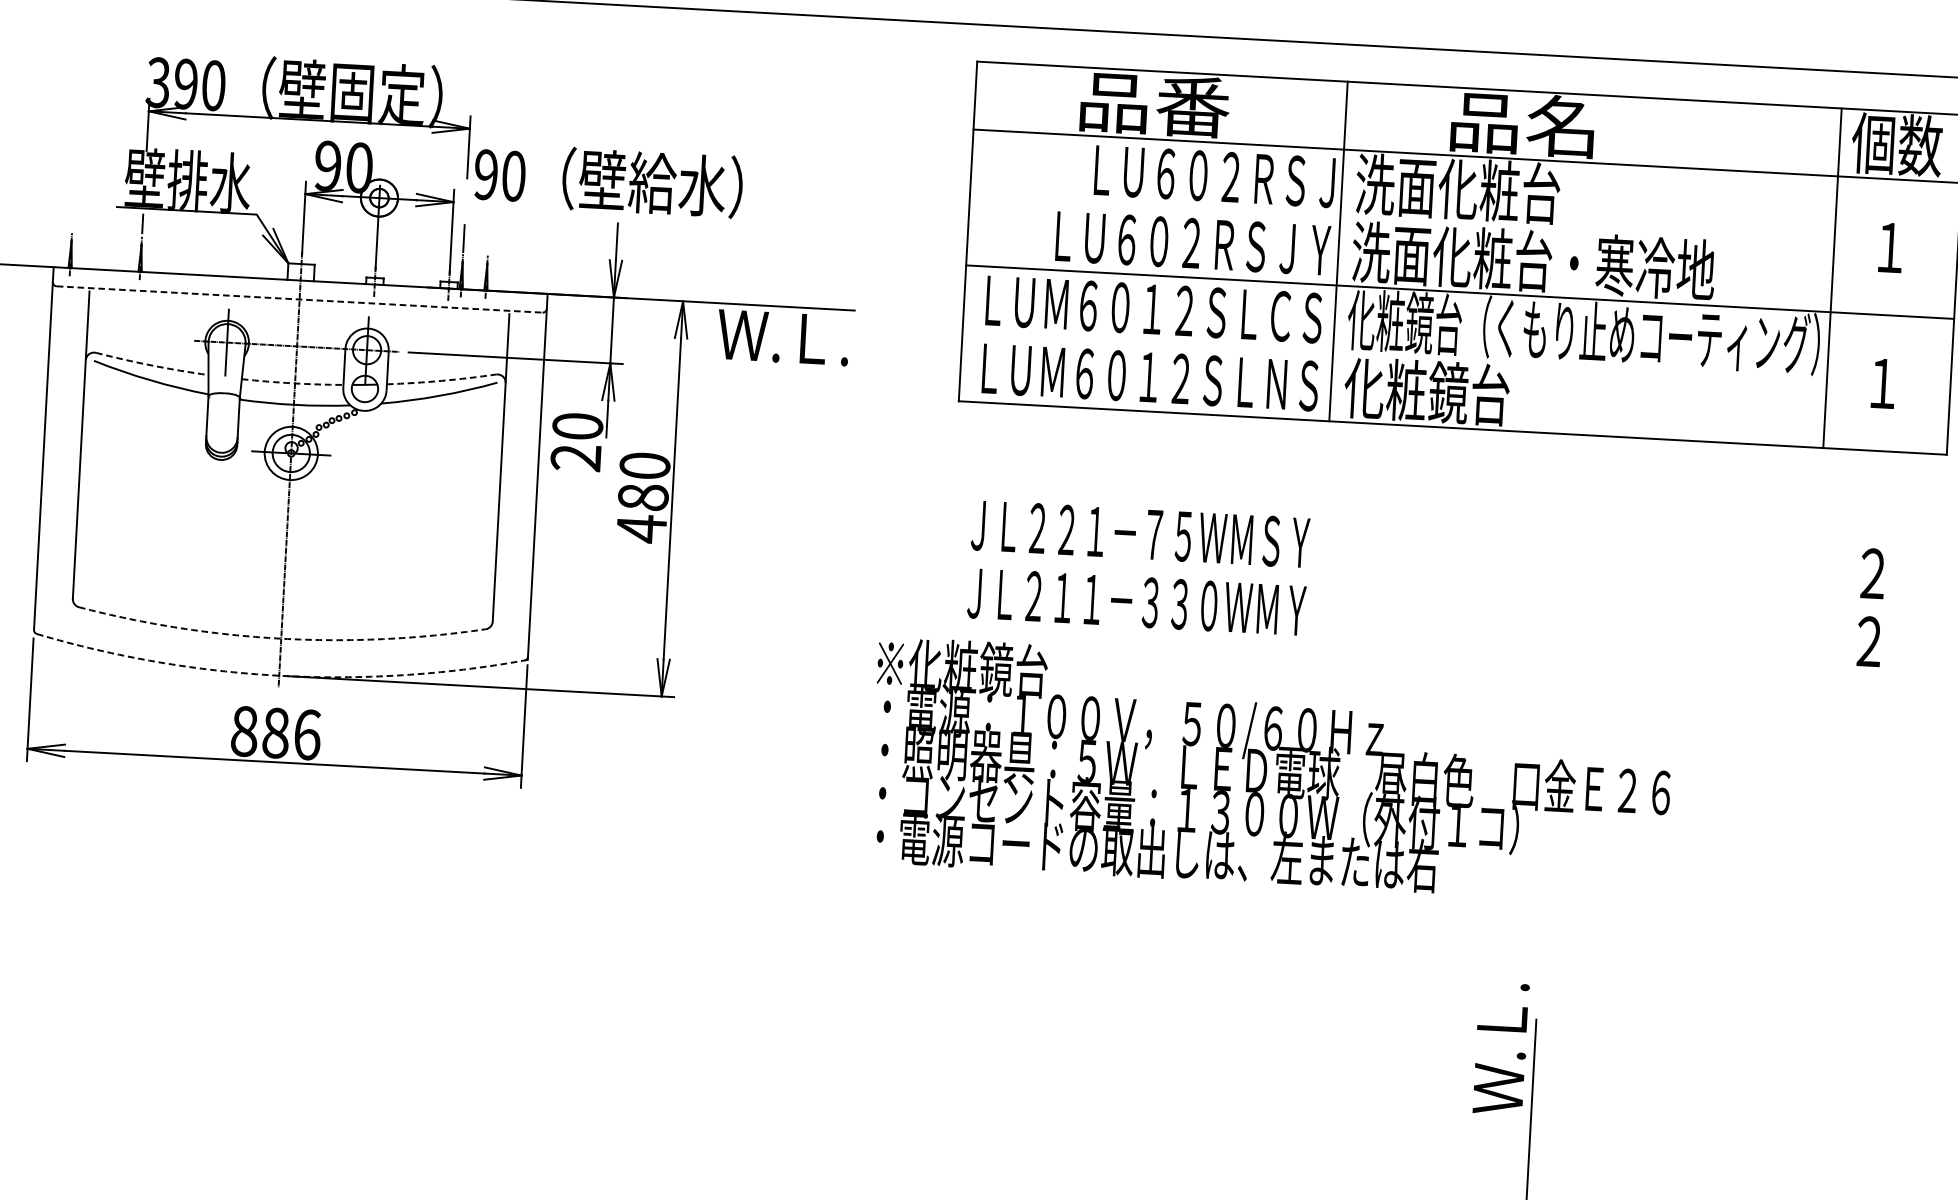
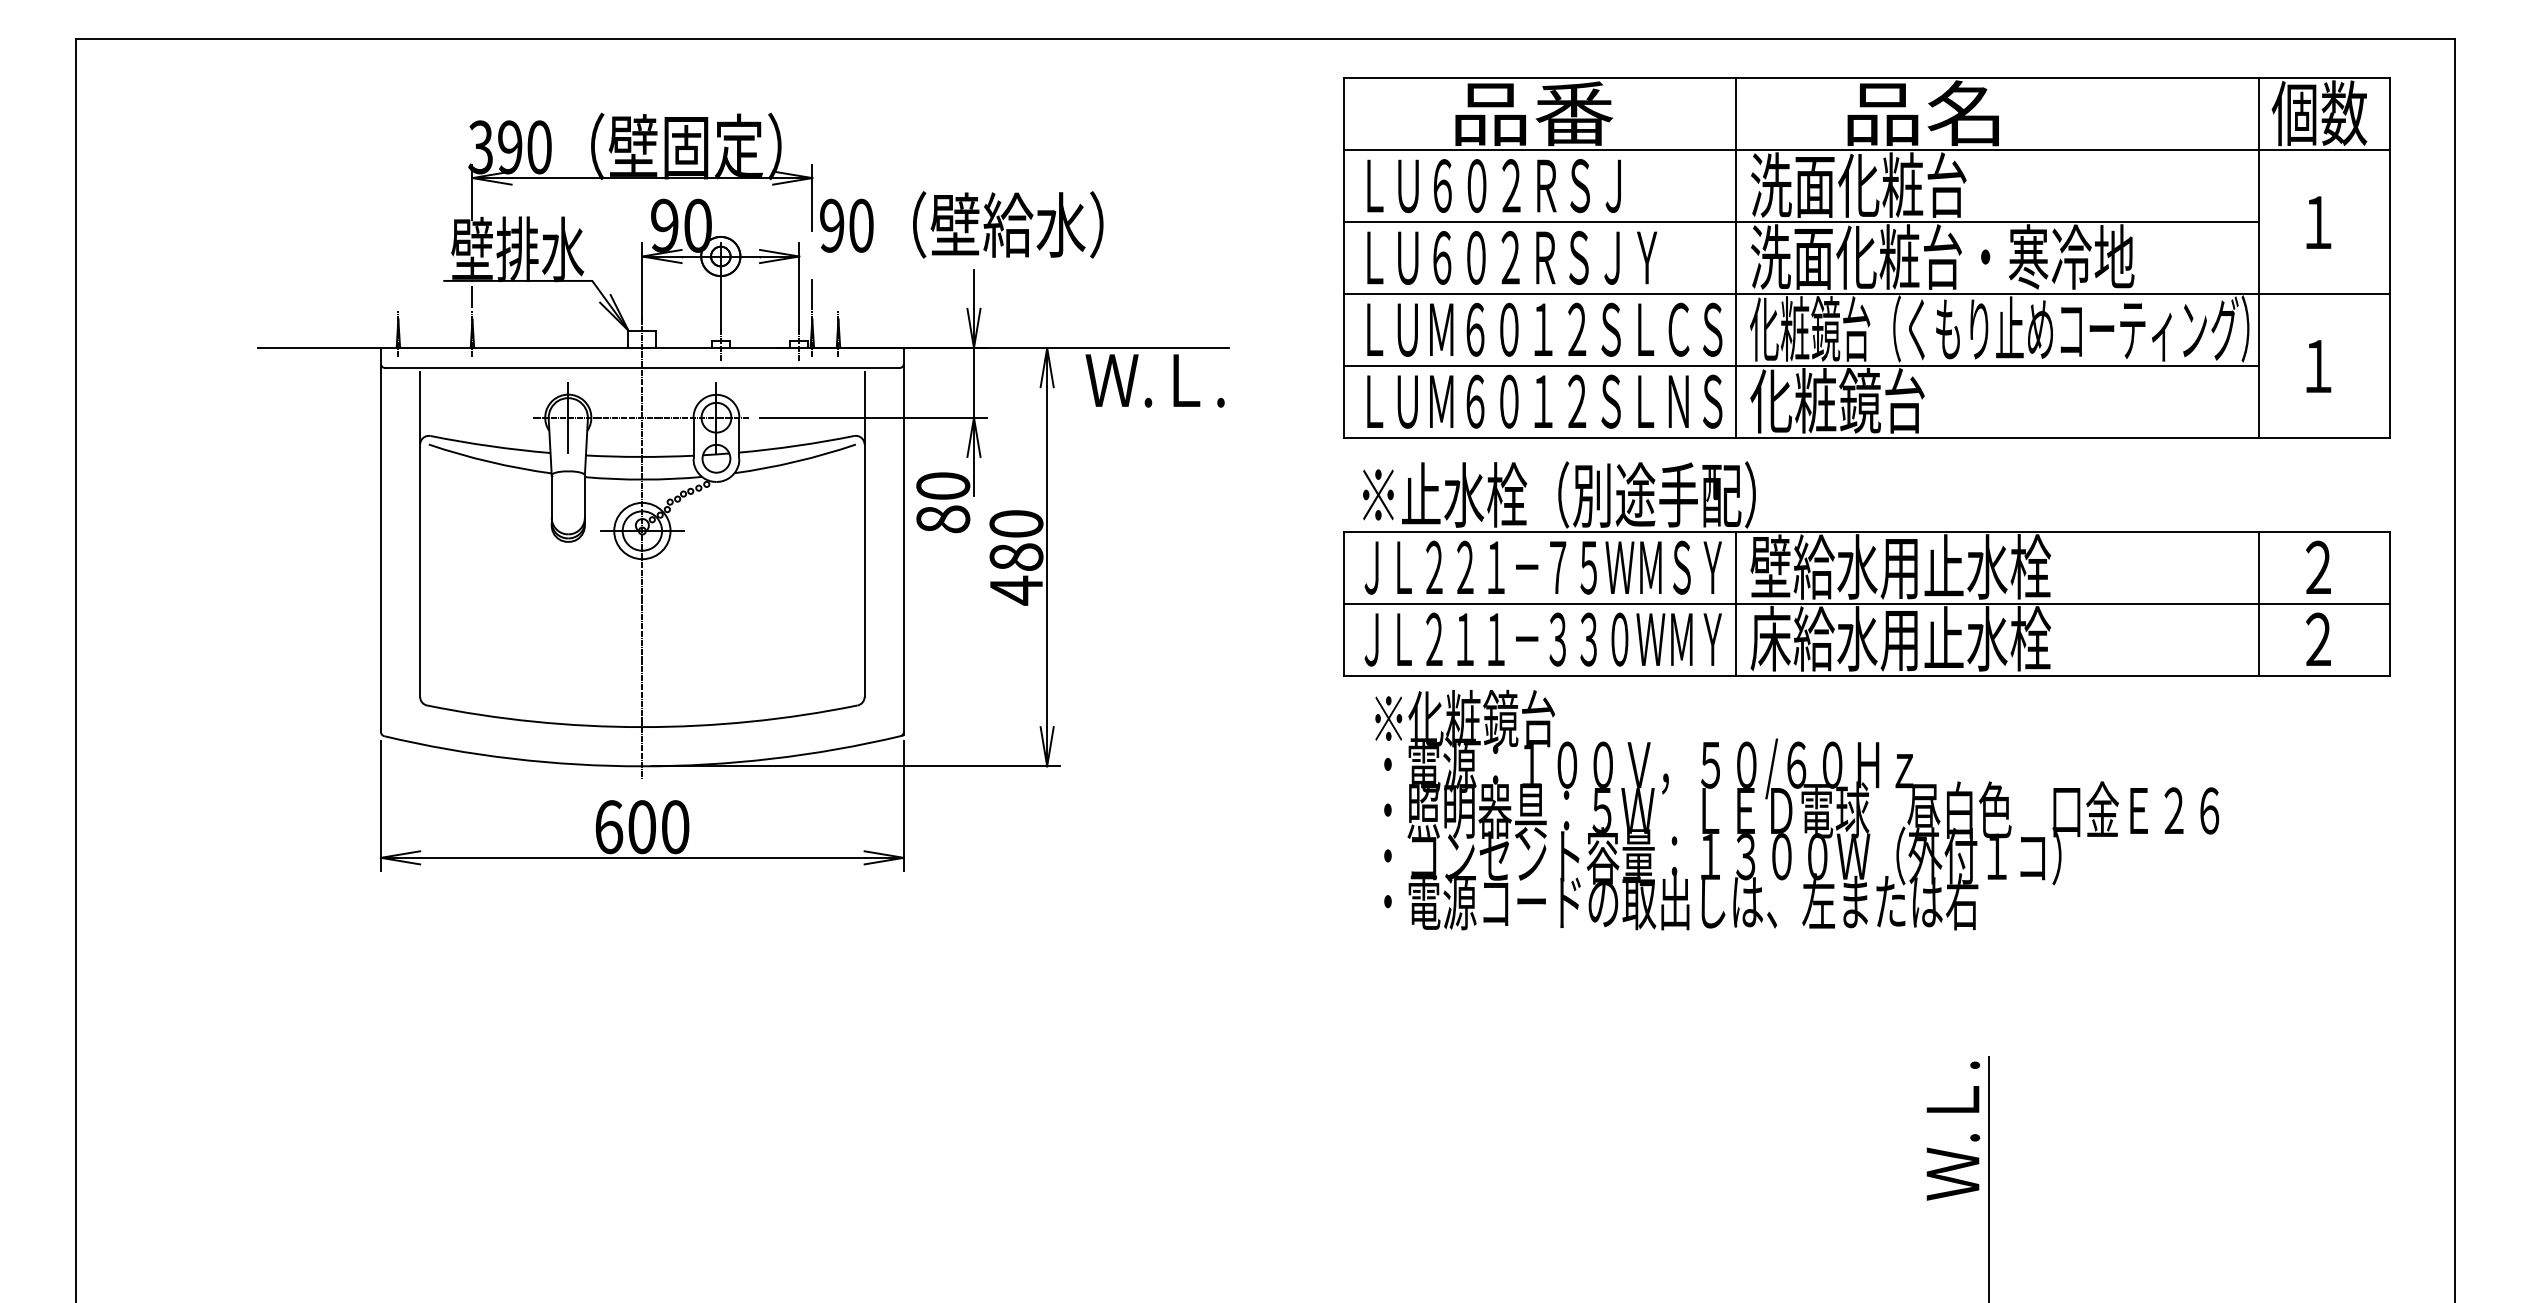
text: (1214, 176) -> (1493, 186), moved
line: (1401, 221) -> (1800, 222), added
text: (1193, 243) -> (1512, 257), moved
line: (299, 299) -> (642, 368), dashed -> solid
line: (1393, 356) -> (1800, 365), added
arc: (152, 365) -> (490, 446), dashed -> solid
arc: (442, 380) -> (797, 445), dashed -> solid
arc: (292, 382) -> (639, 456), dashed -> solid
text: (576, 457) -> (943, 519), 20 -> 80
part: (1445, 551) -> (1866, 568), added
arc: (281, 639) -> (642, 727), dashed -> solid
arc: (279, 675) -> (642, 766), dashed -> solid
text: (276, 733) -> (642, 827), 886 -> 600
text: (1271, 770) -> (1797, 809), moved
text: (1501, 1048) -> (1953, 1130), moved

